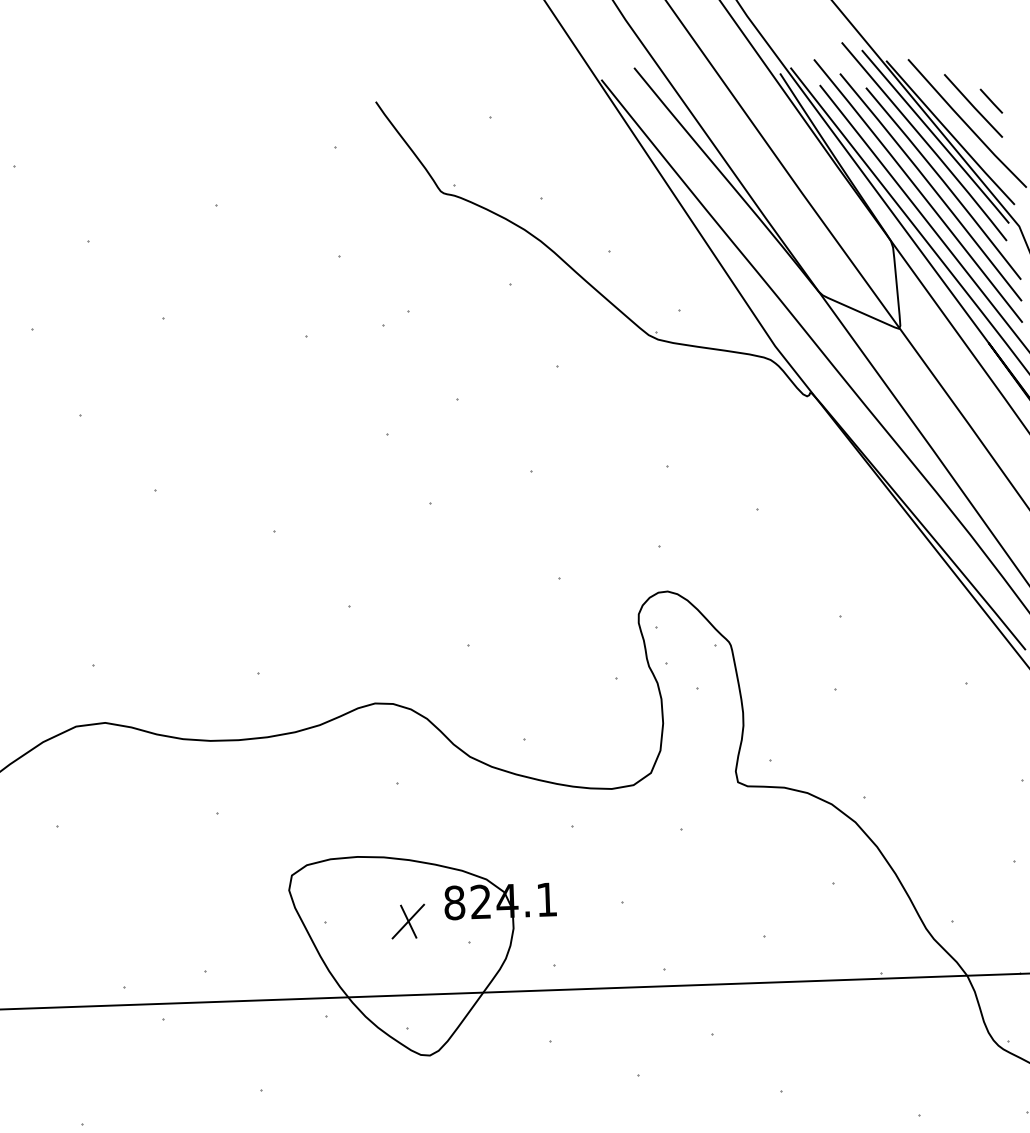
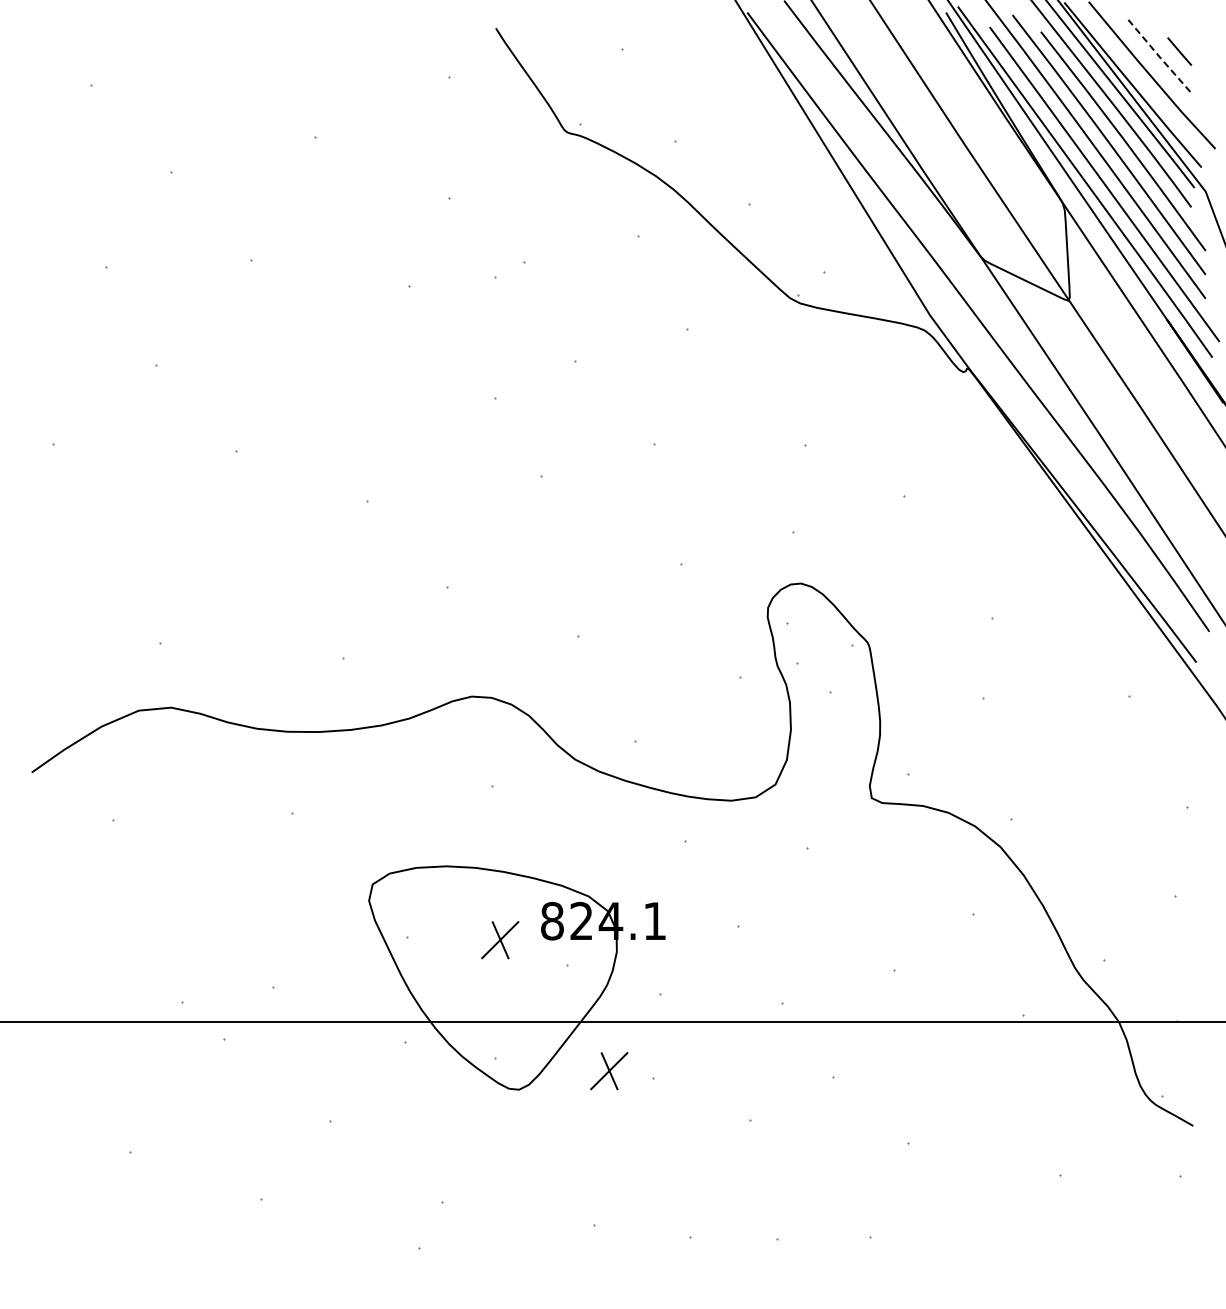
line: (973, 106) -> (1159, 56), solid -> dashed
part: (510, 1036) -> (609, 1071), added

